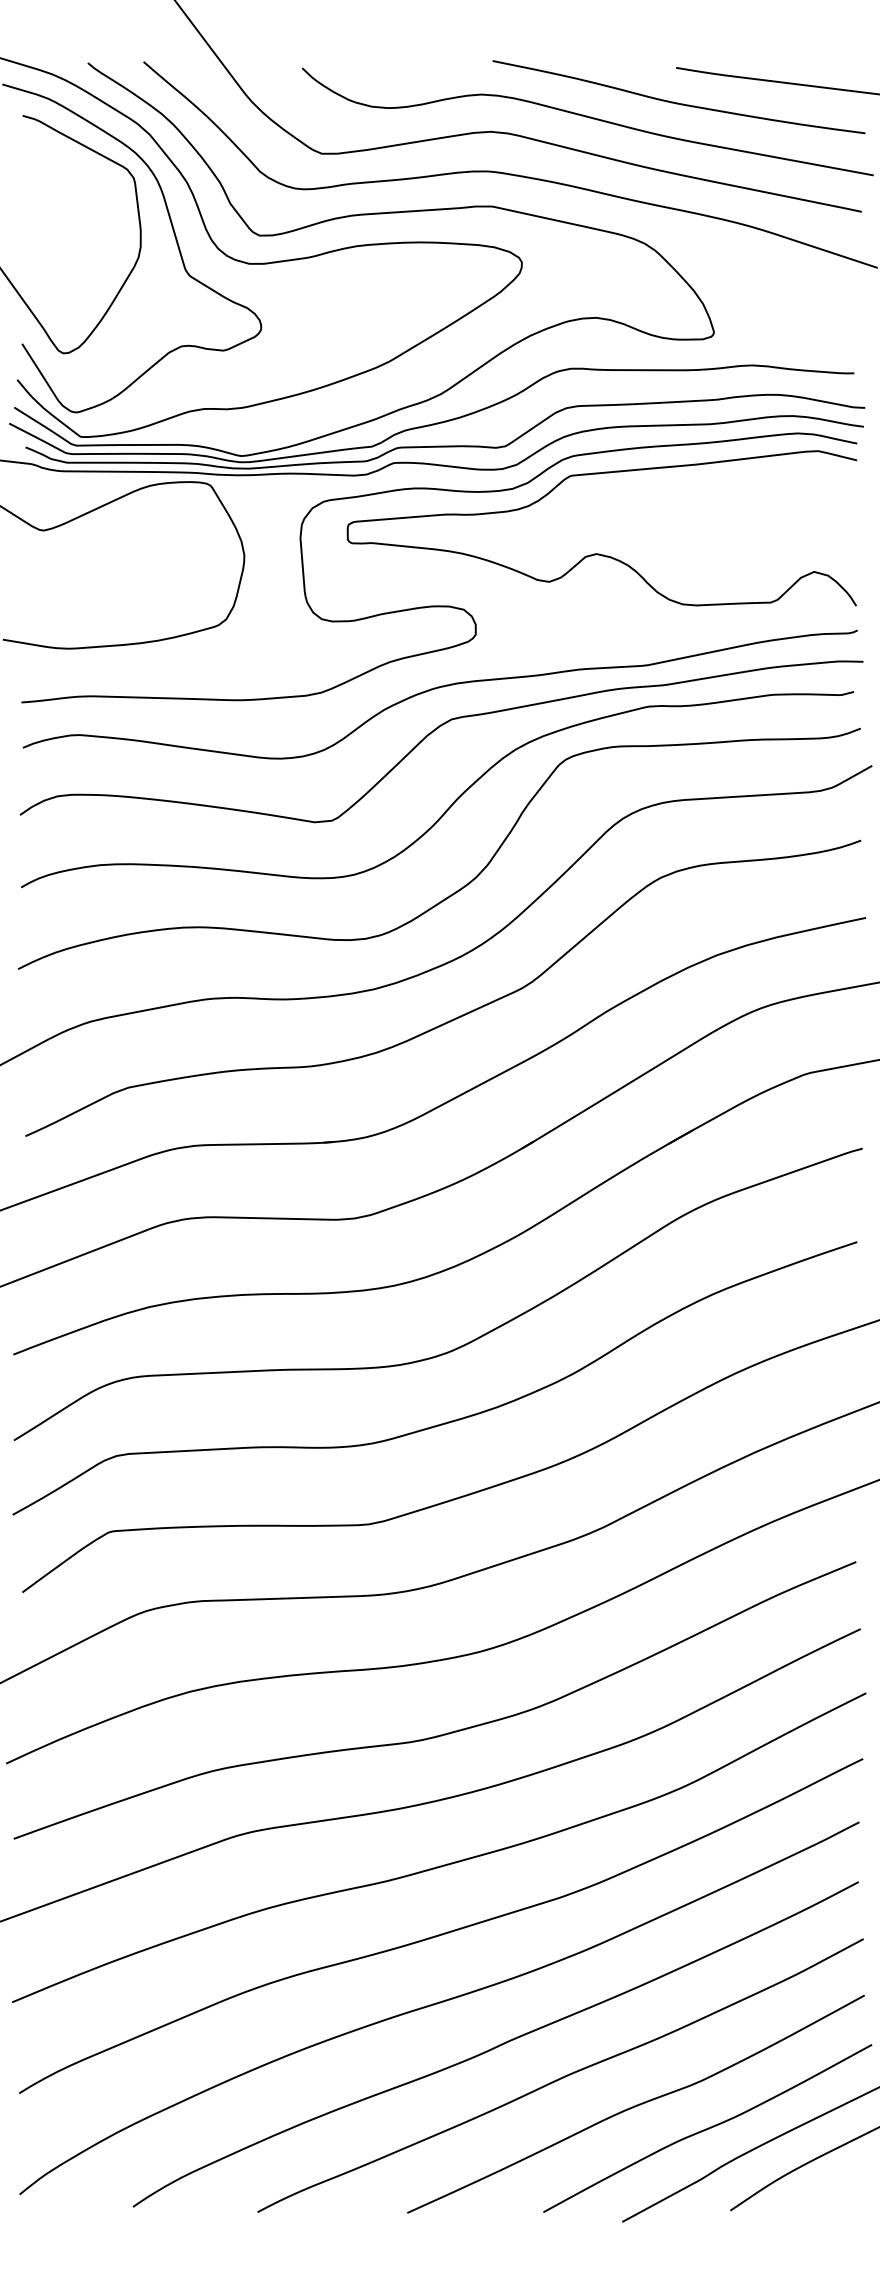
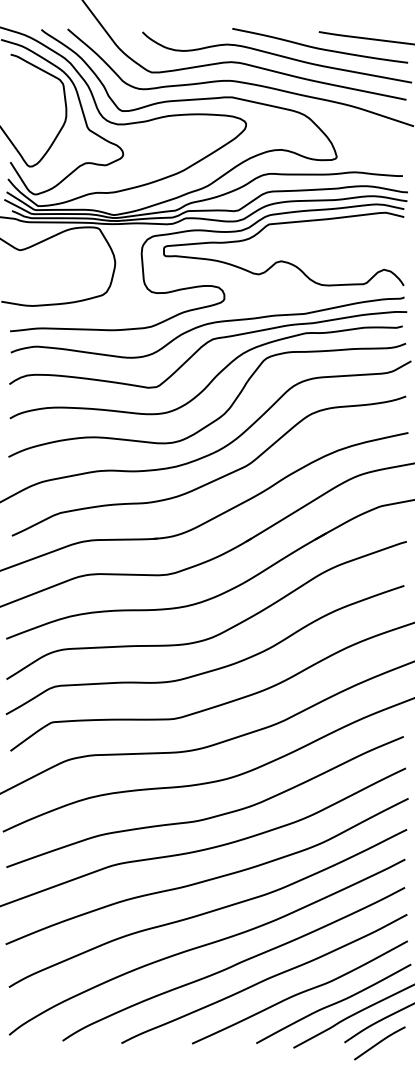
curve: (804, 2212) -> (379, 1043), added

